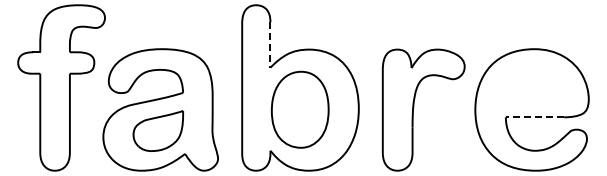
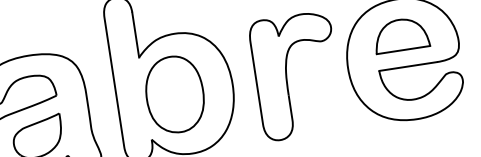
line: (270, 44) -> (135, 34), dashed -> solid
part: (532, 84) -> (400, 34), added
line: (534, 117) -> (407, 66), dashed -> solid

